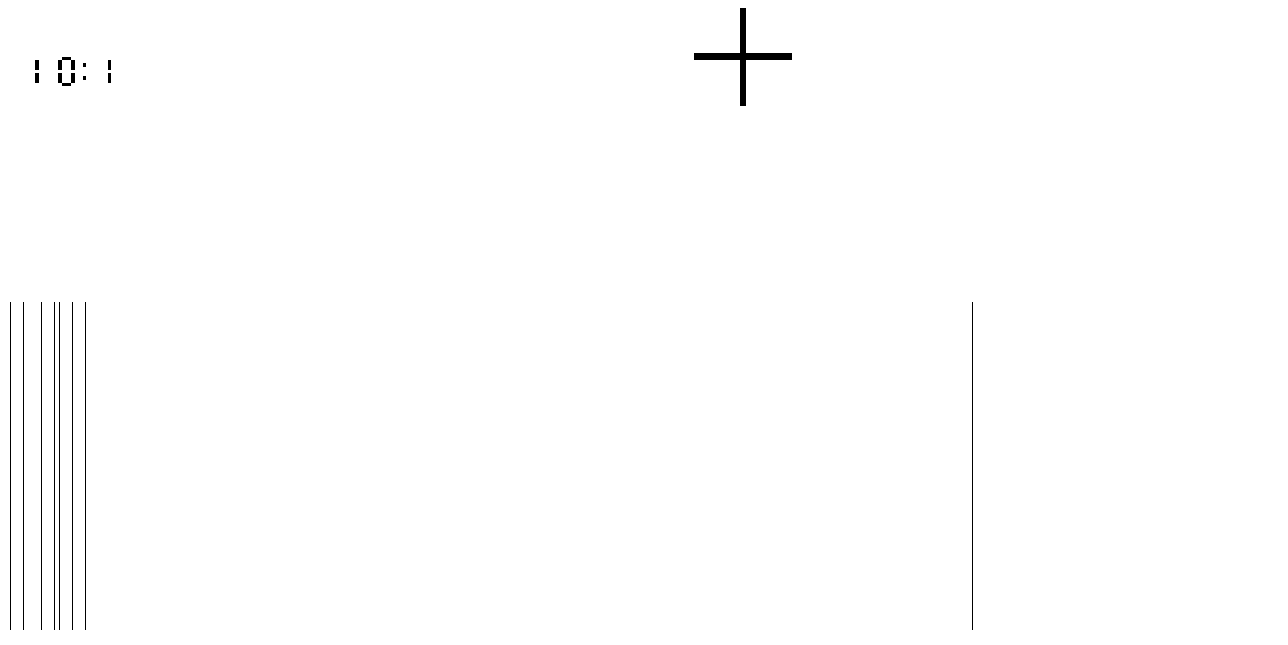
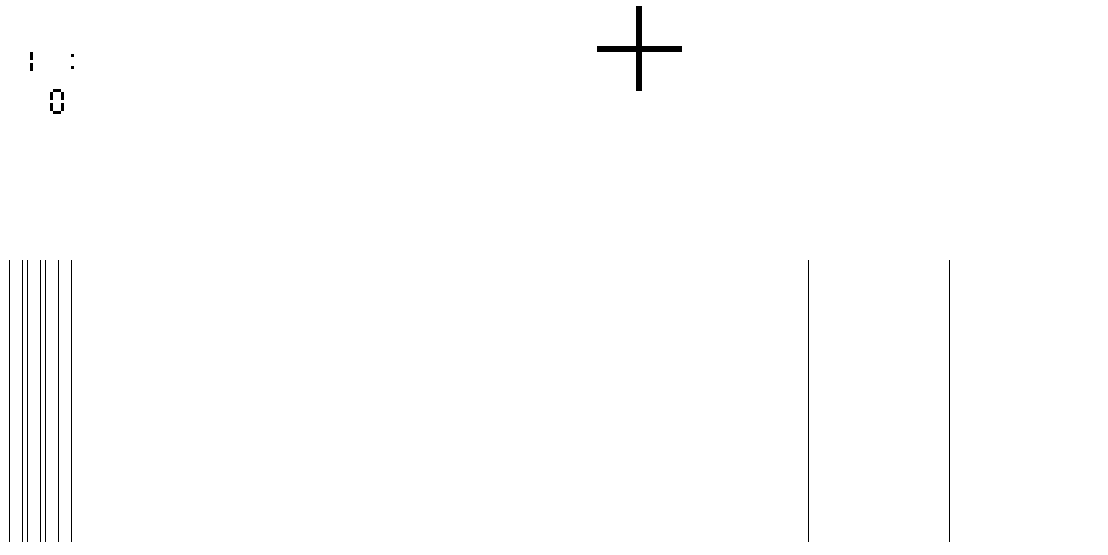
line: (108, 69) -> (93, 59), removed
part: (65, 71) -> (56, 101), moved

